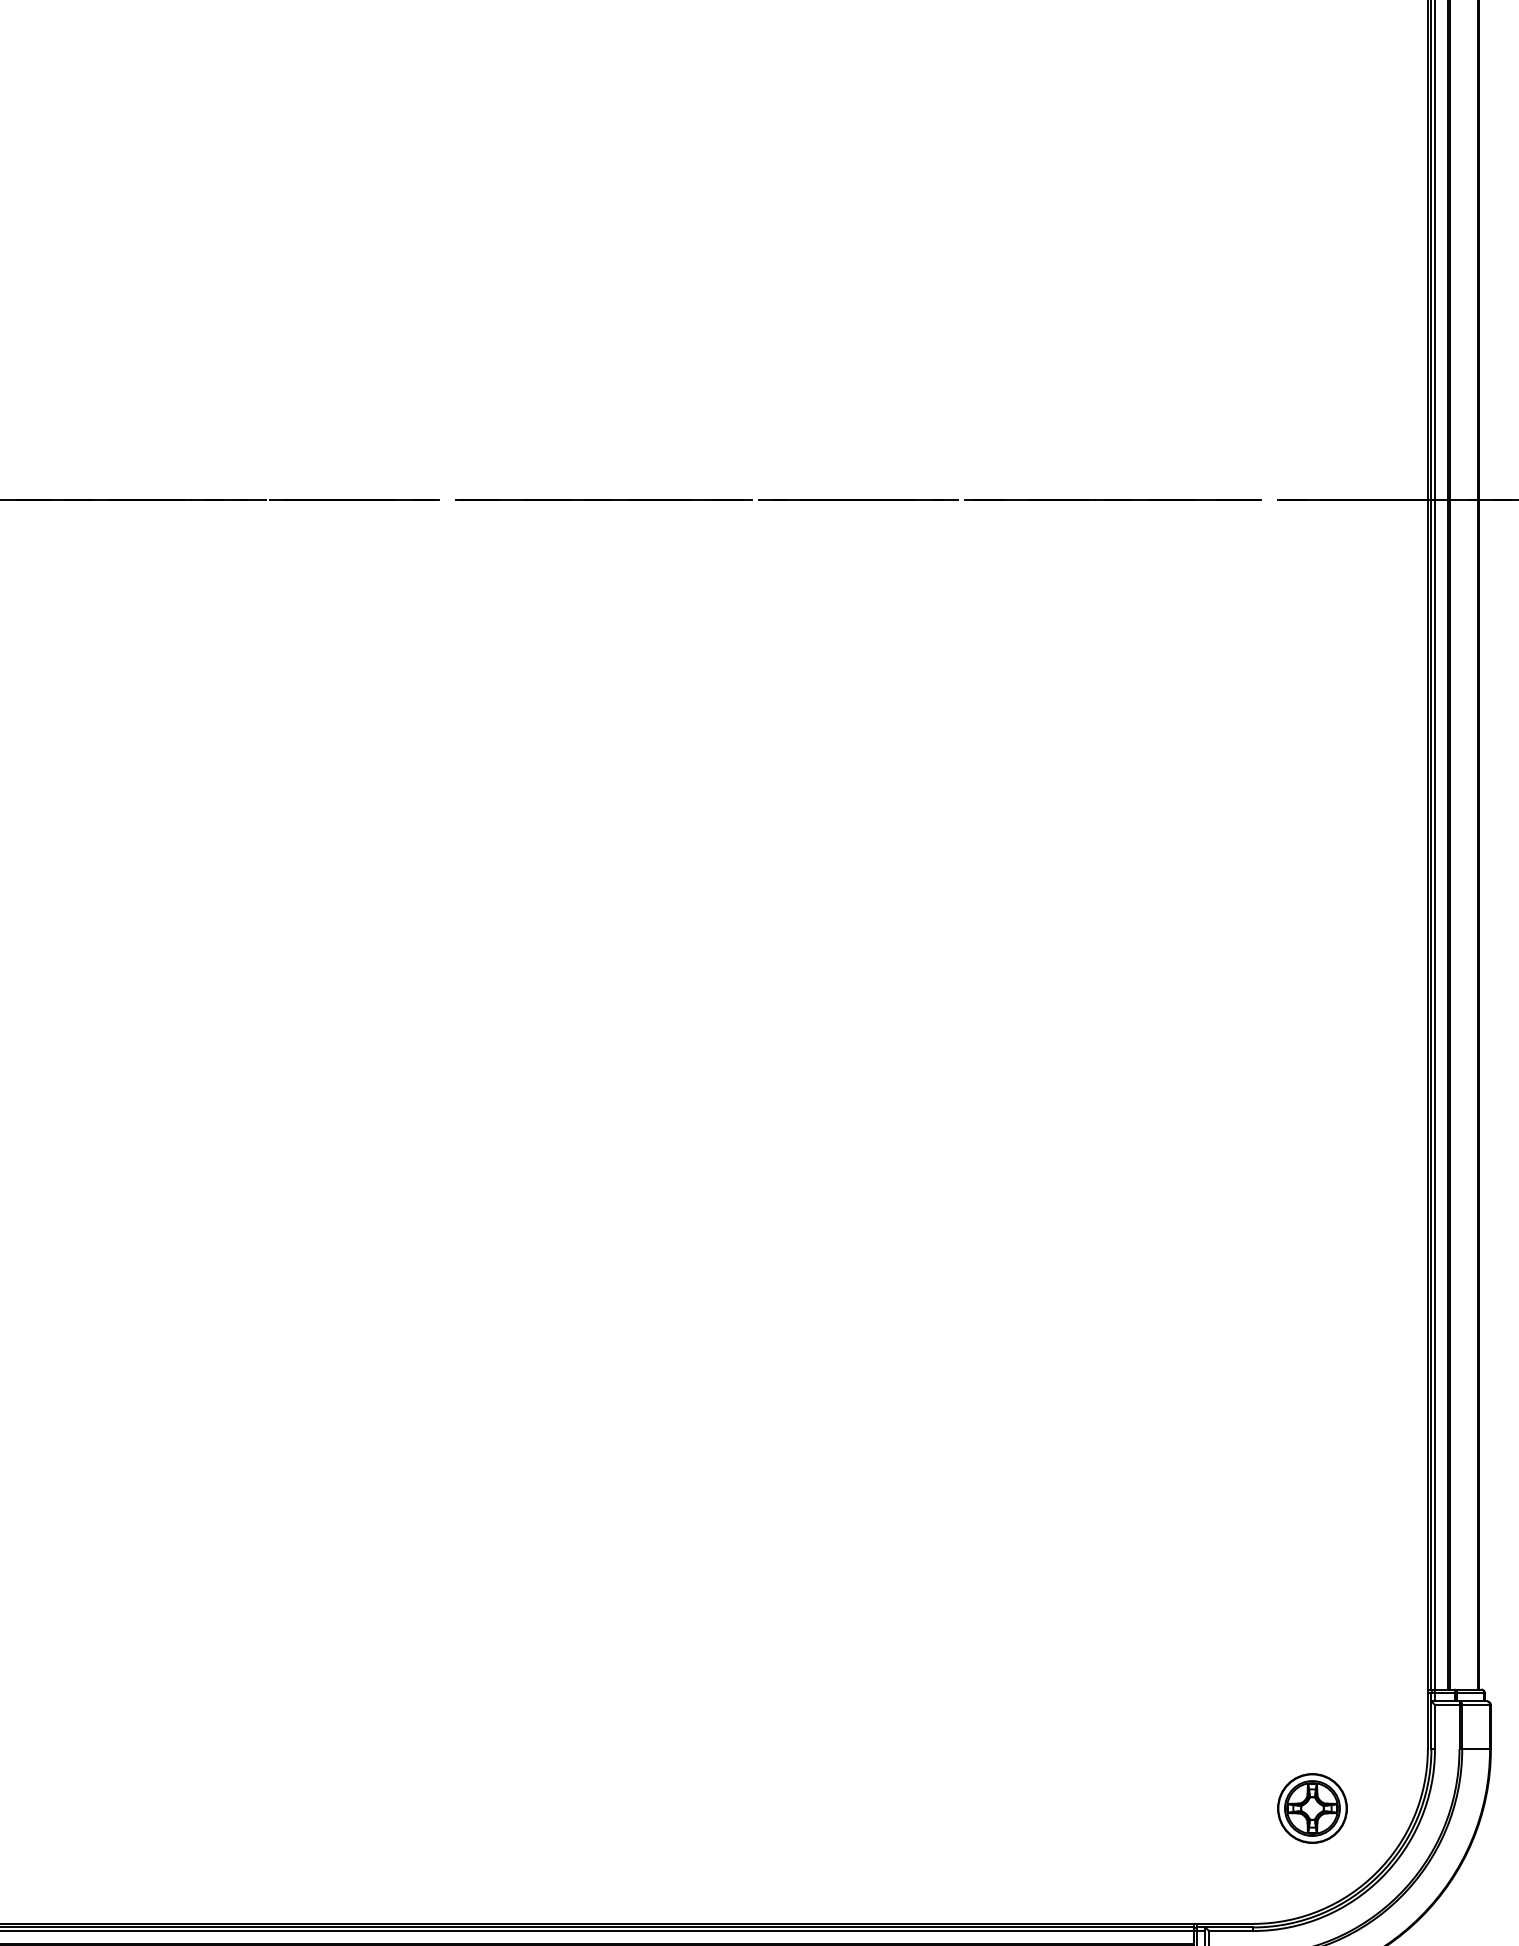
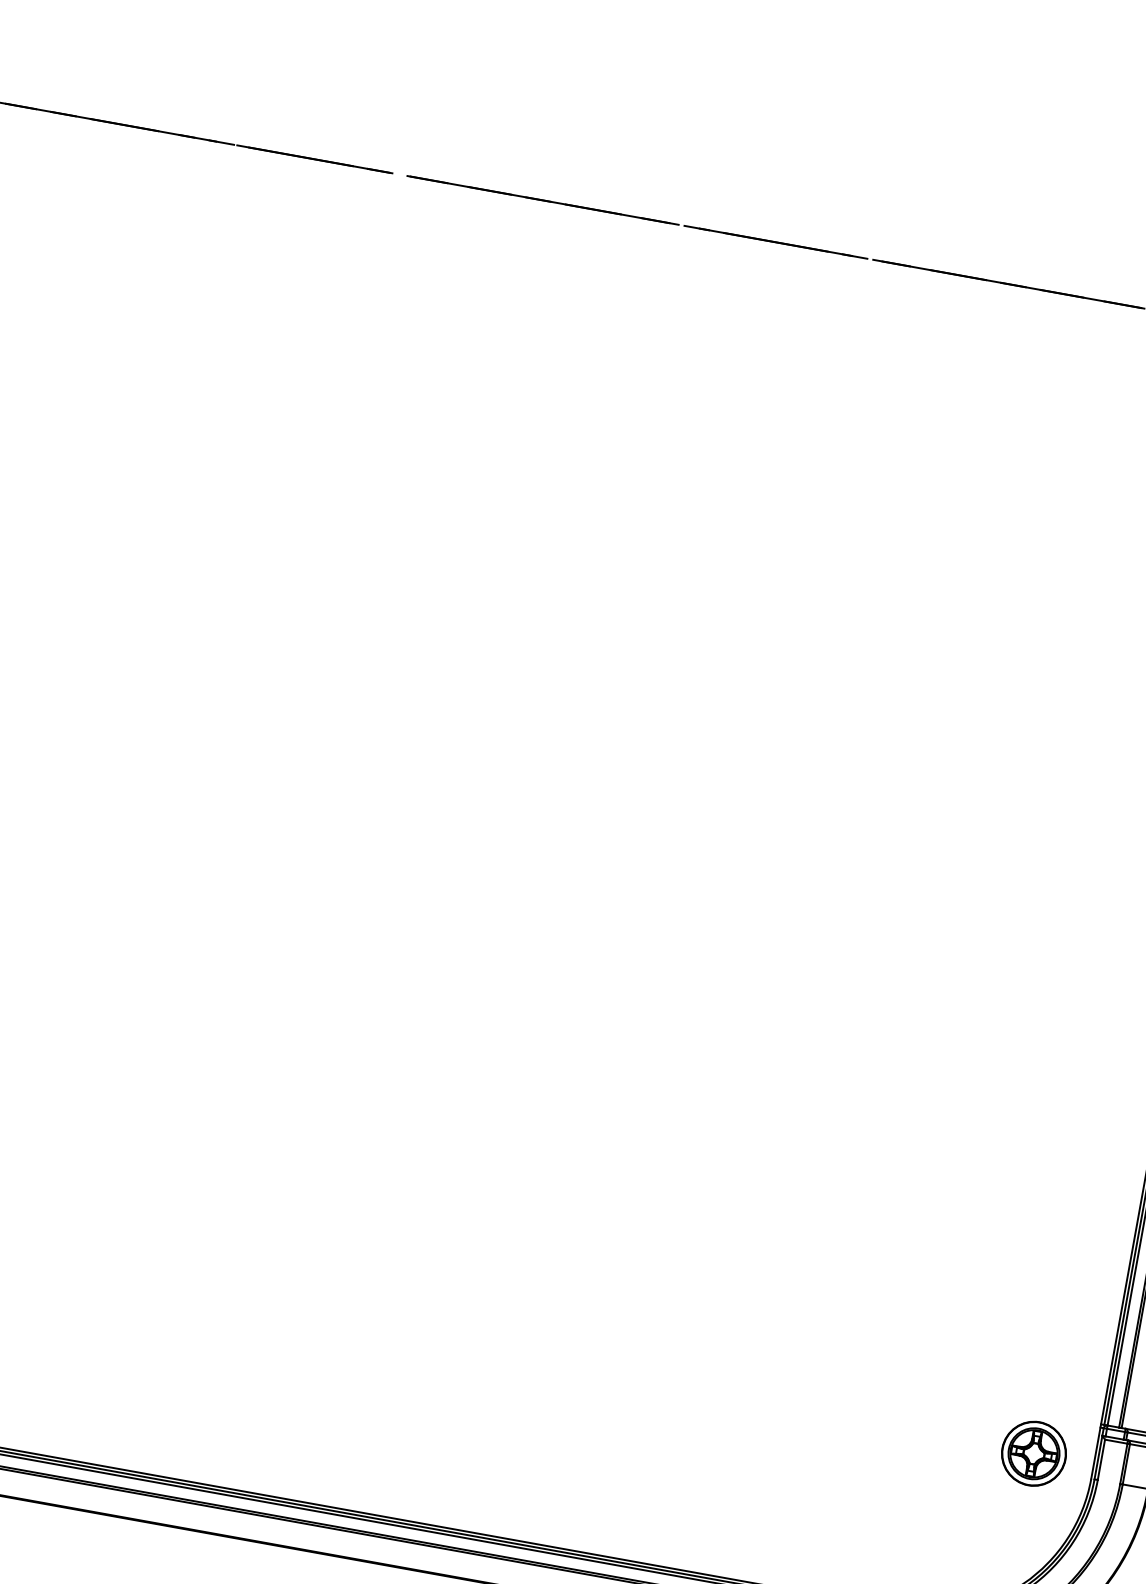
part: (1312, 1808) -> (1034, 1453), moved

